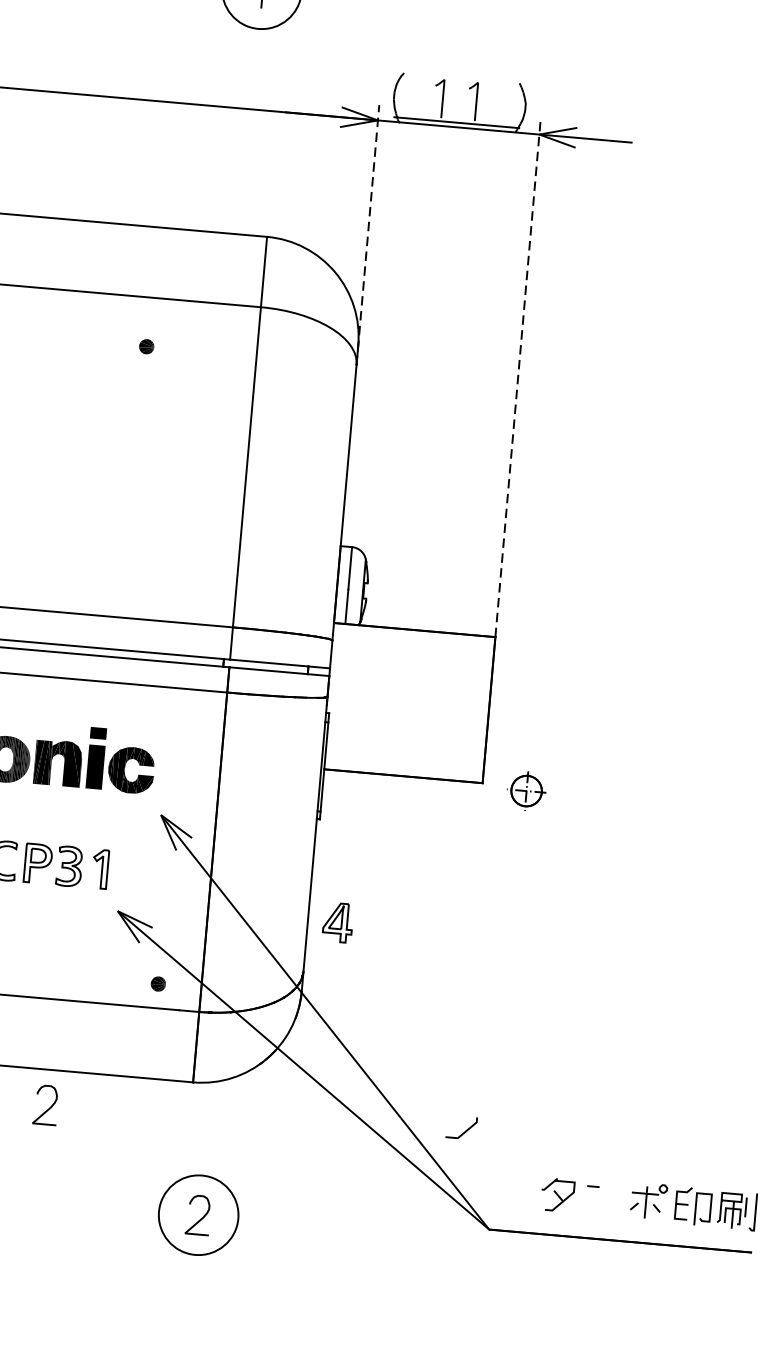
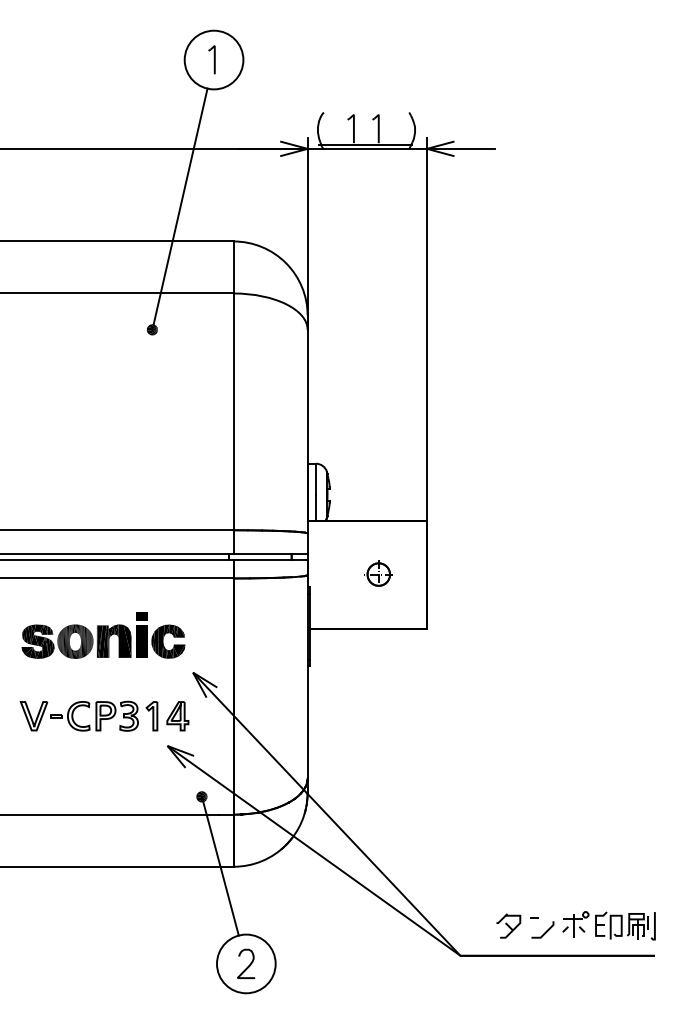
line: (197, 185) -> (179, 208), added
line: (367, 234) -> (307, 233), dashed -> solid
line: (518, 378) -> (427, 329), dashed -> solid
part: (526, 789) -> (378, 573), moved
part: (337, 922) -> (177, 716), moved
line: (174, 1078) -> (219, 865), added
curve: (48, 1107) -> (129, 894), removed
line: (465, 1130) -> (545, 931), moved

